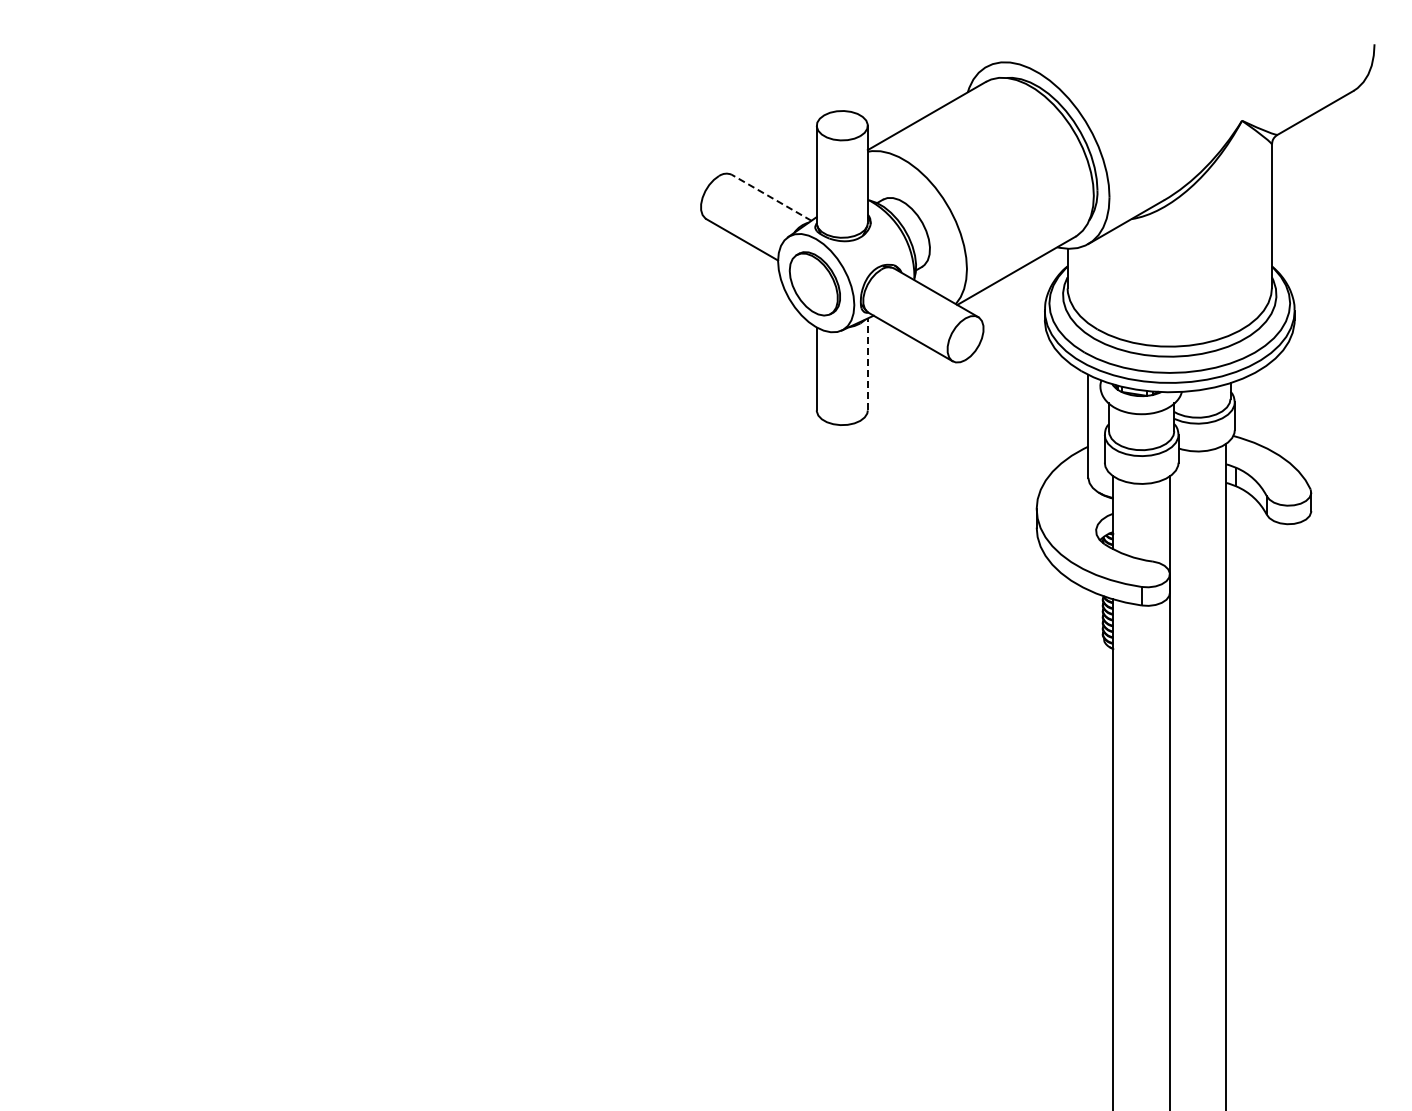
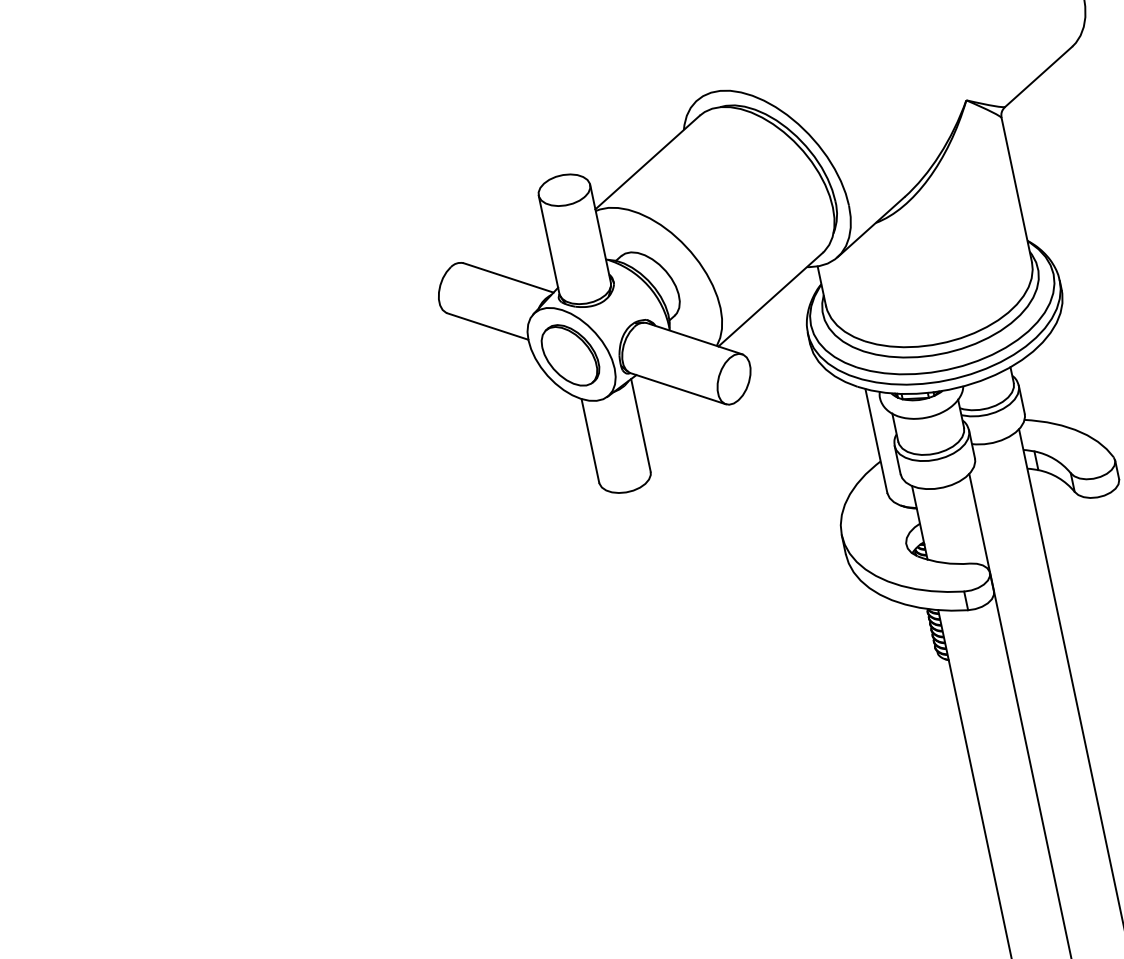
line: (771, 197) -> (508, 277), dashed -> solid
line: (867, 364) -> (640, 425), dashed -> solid

